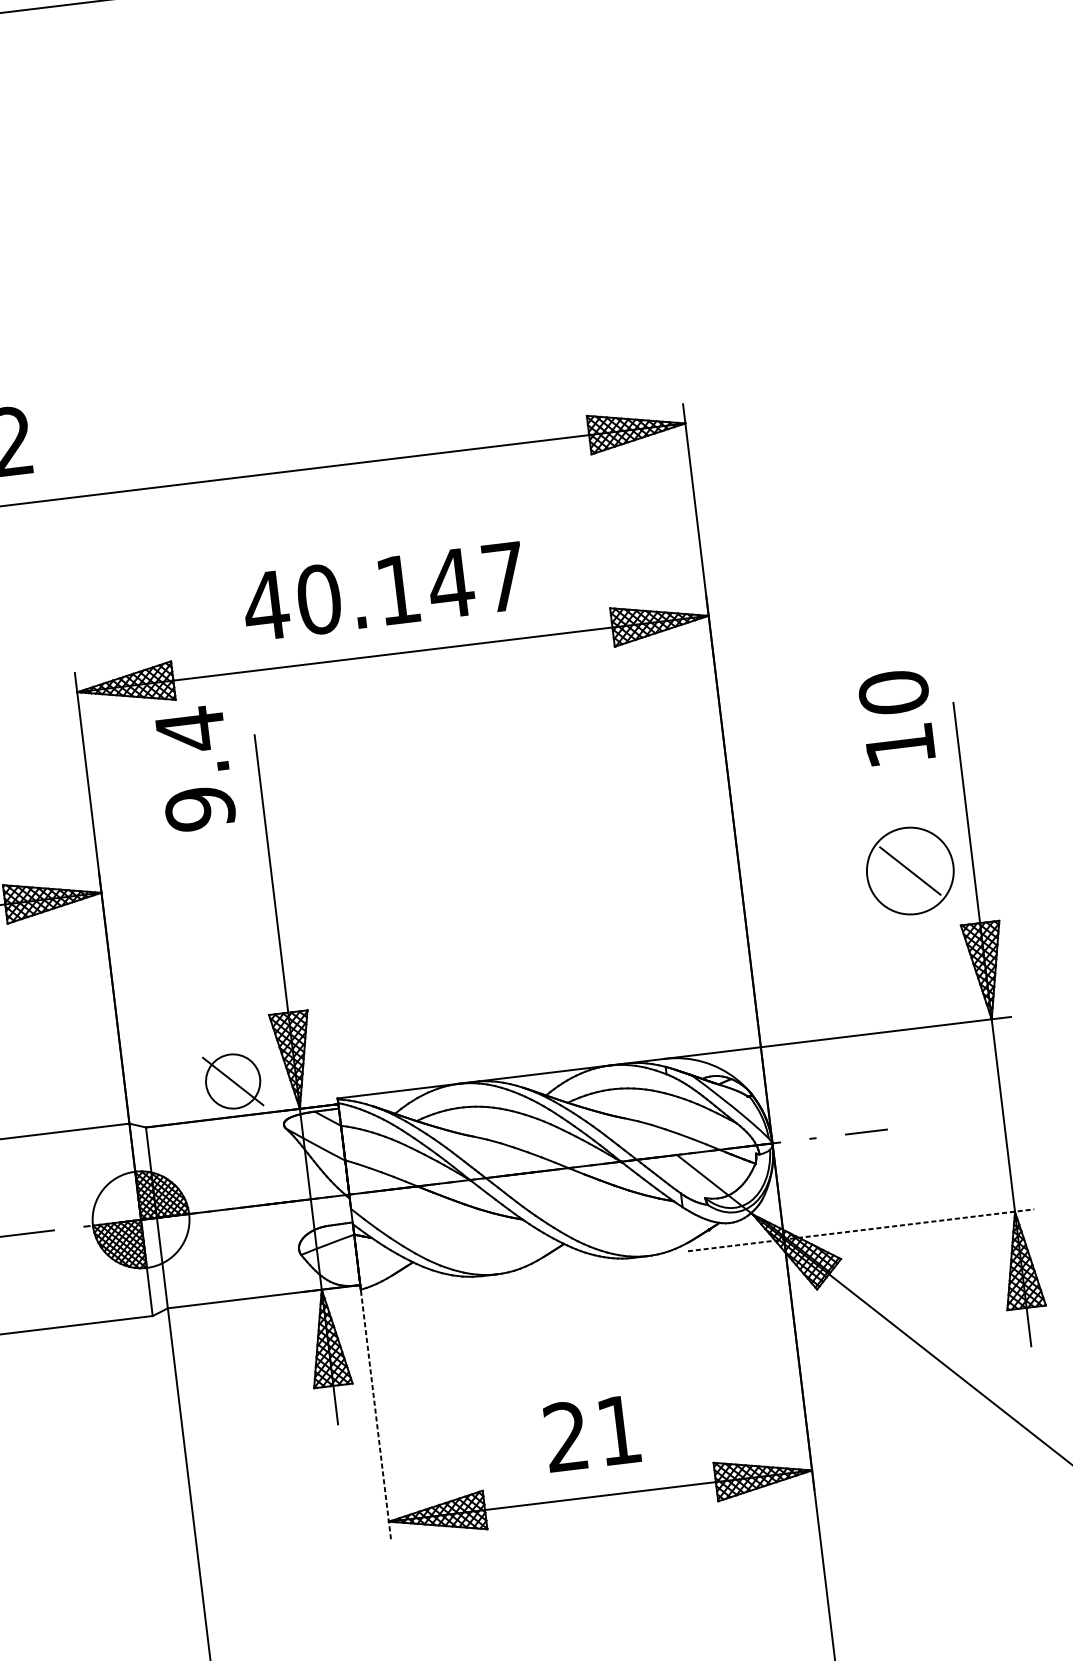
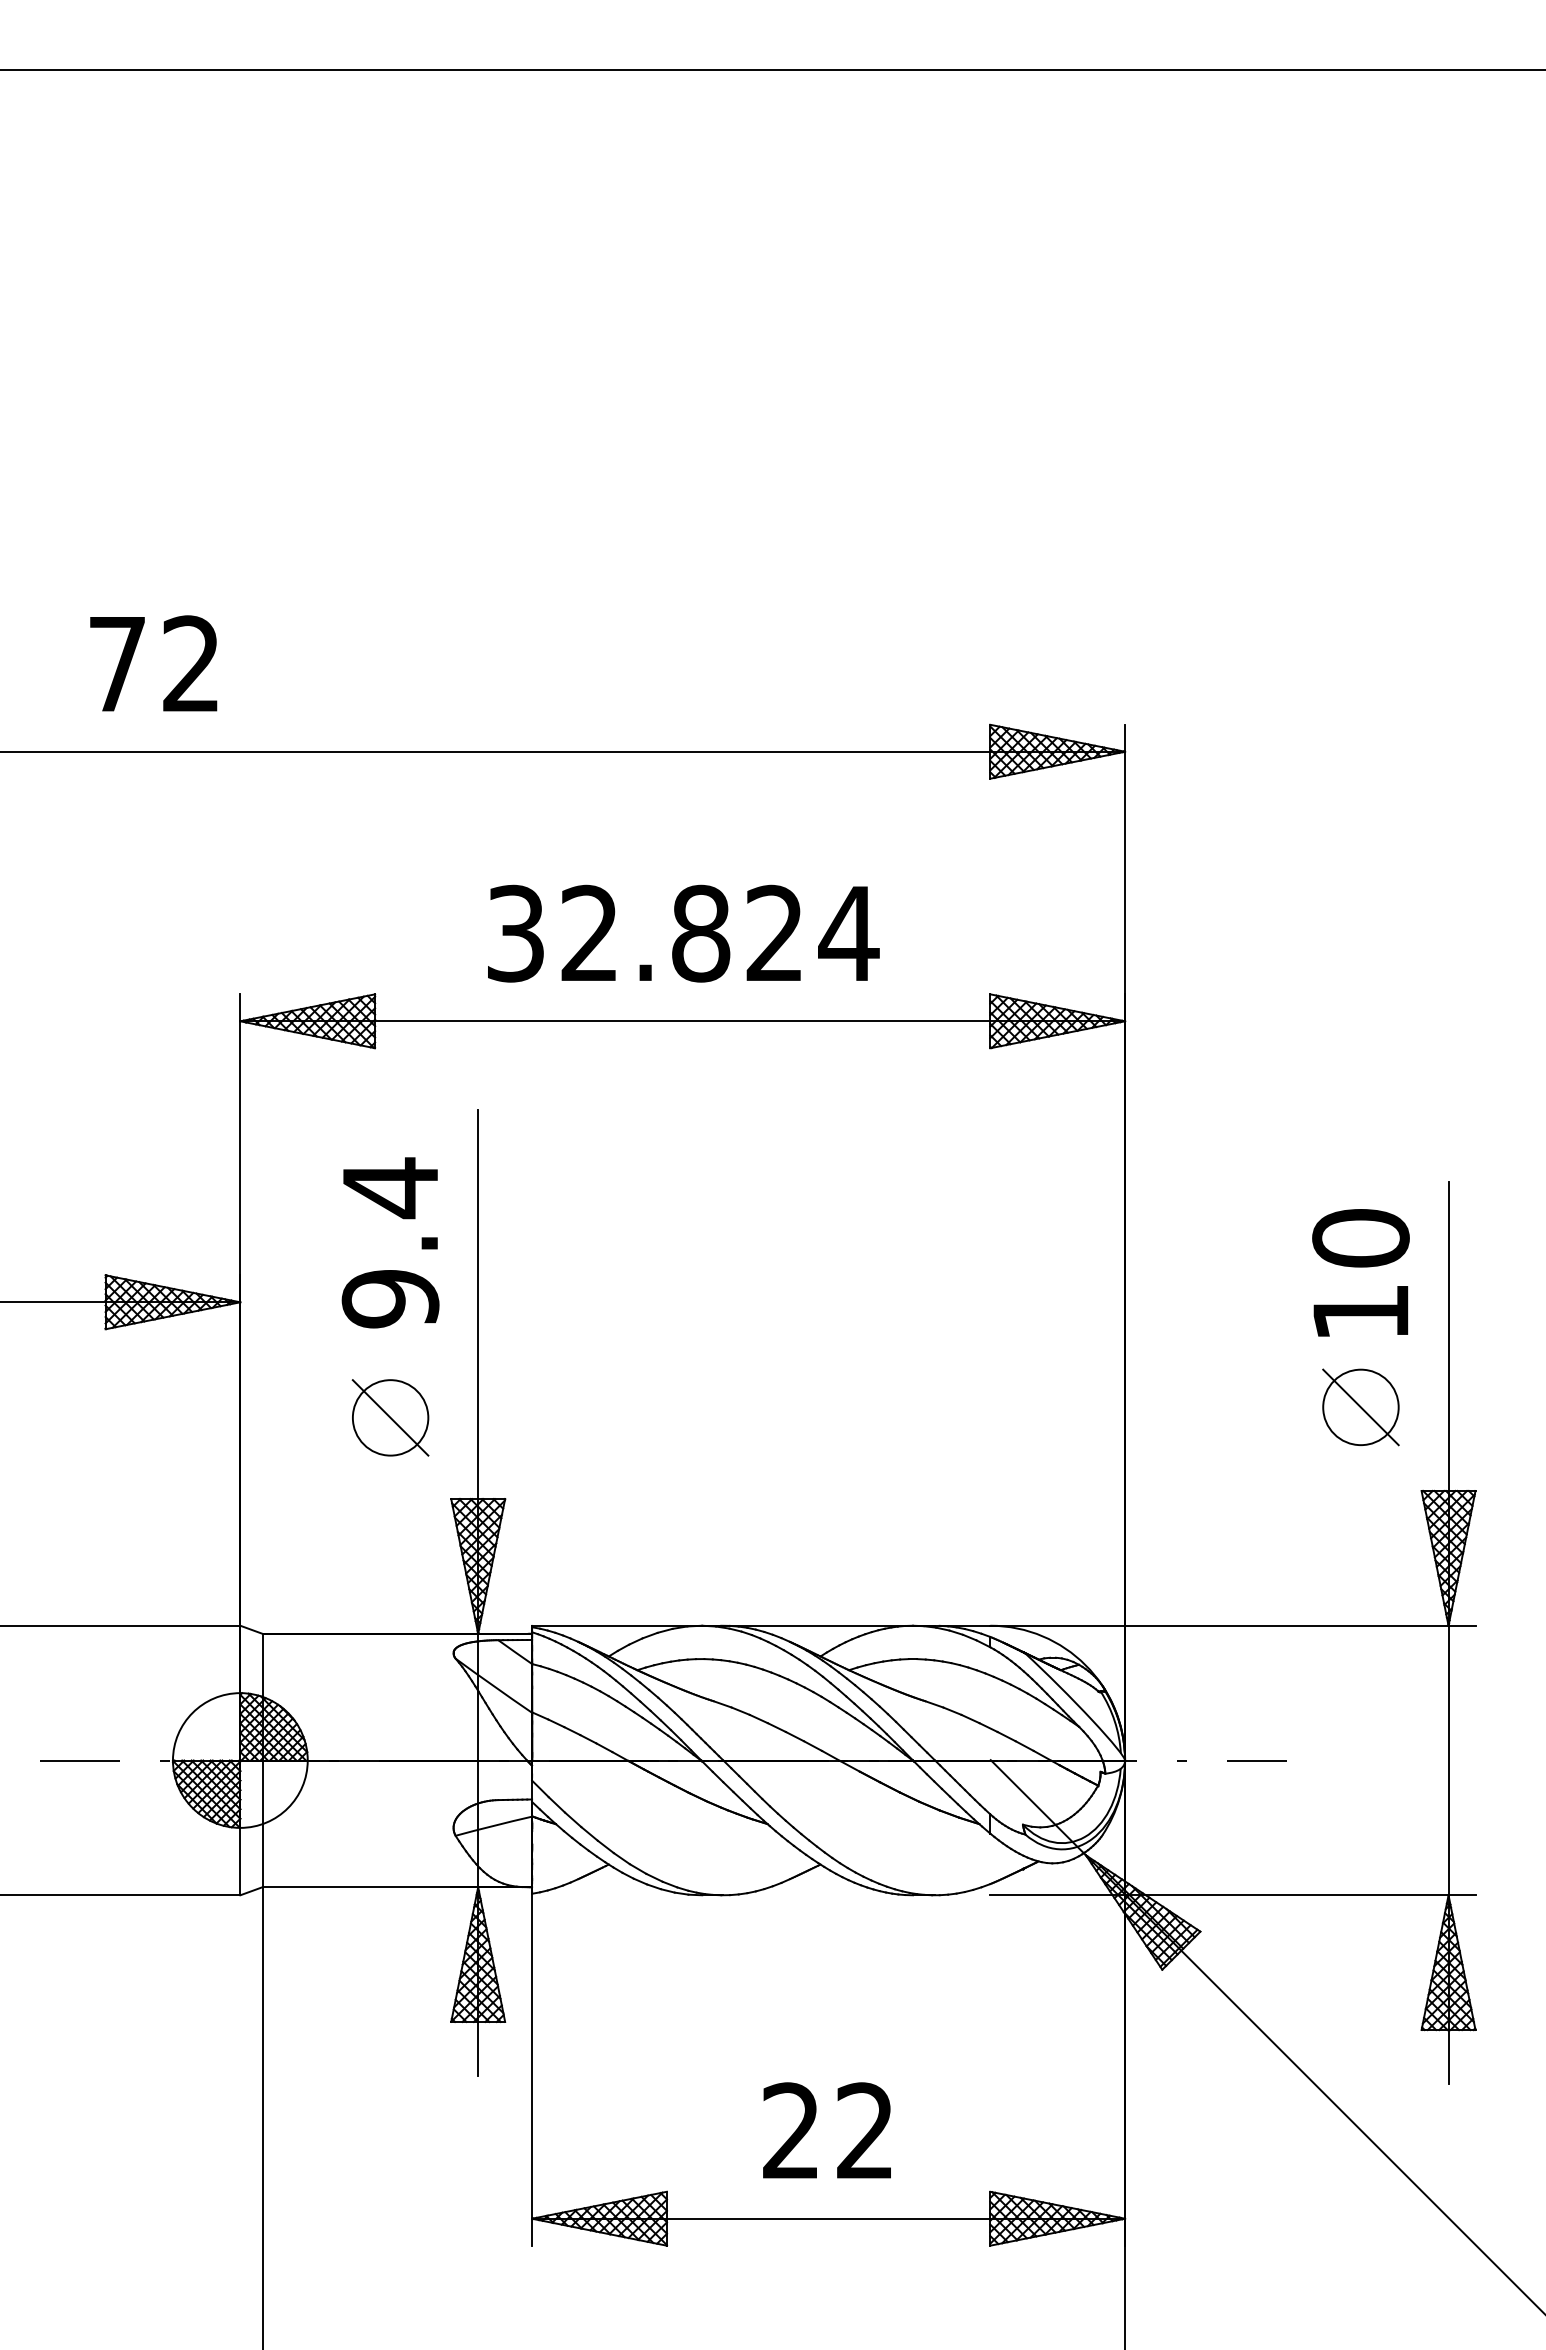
text: (384, 591) -> (681, 933), 40.147 -> 32.824
text: (896, 717) -> (1360, 1272), moved
text: (195, 768) -> (390, 1242), moved
circle: (910, 871) -> (1360, 1407), size x0.62
part: (233, 1081) -> (390, 1417), moved
line: (860, 1230) -> (1232, 1895), dashed -> solid
line: (376, 1415) -> (532, 2070), dashed -> solid
text: (618, 1429) -> (864, 2130), 21 -> 22

